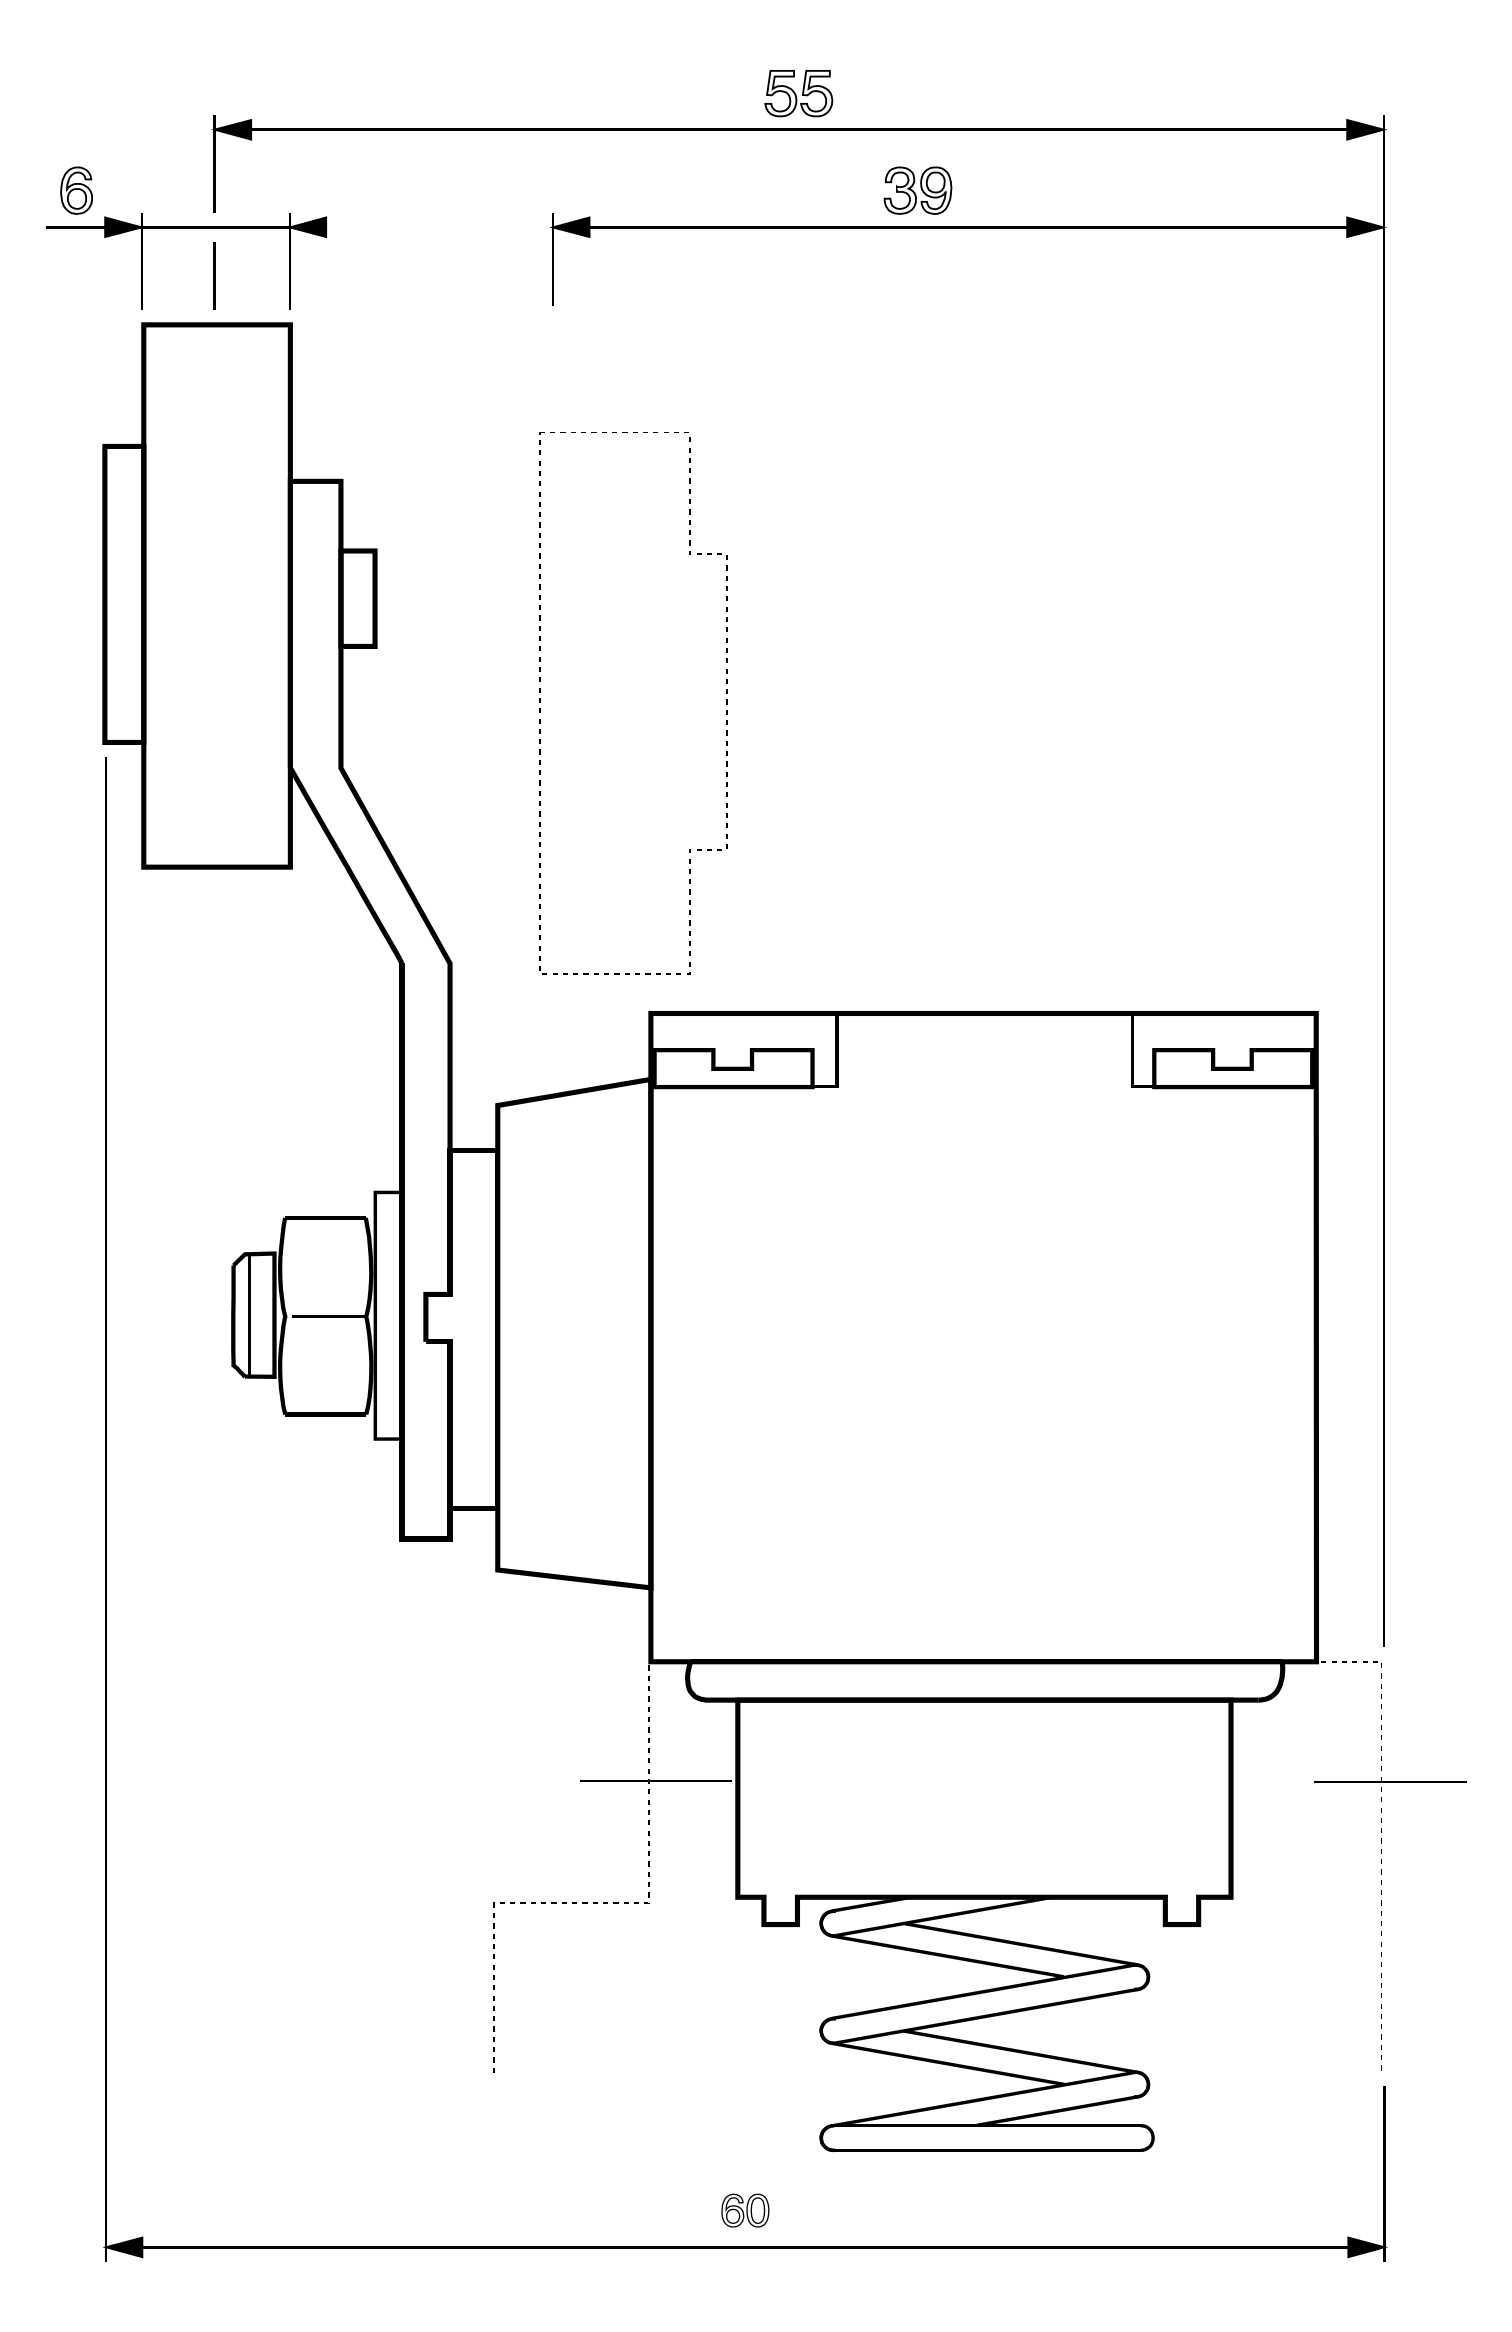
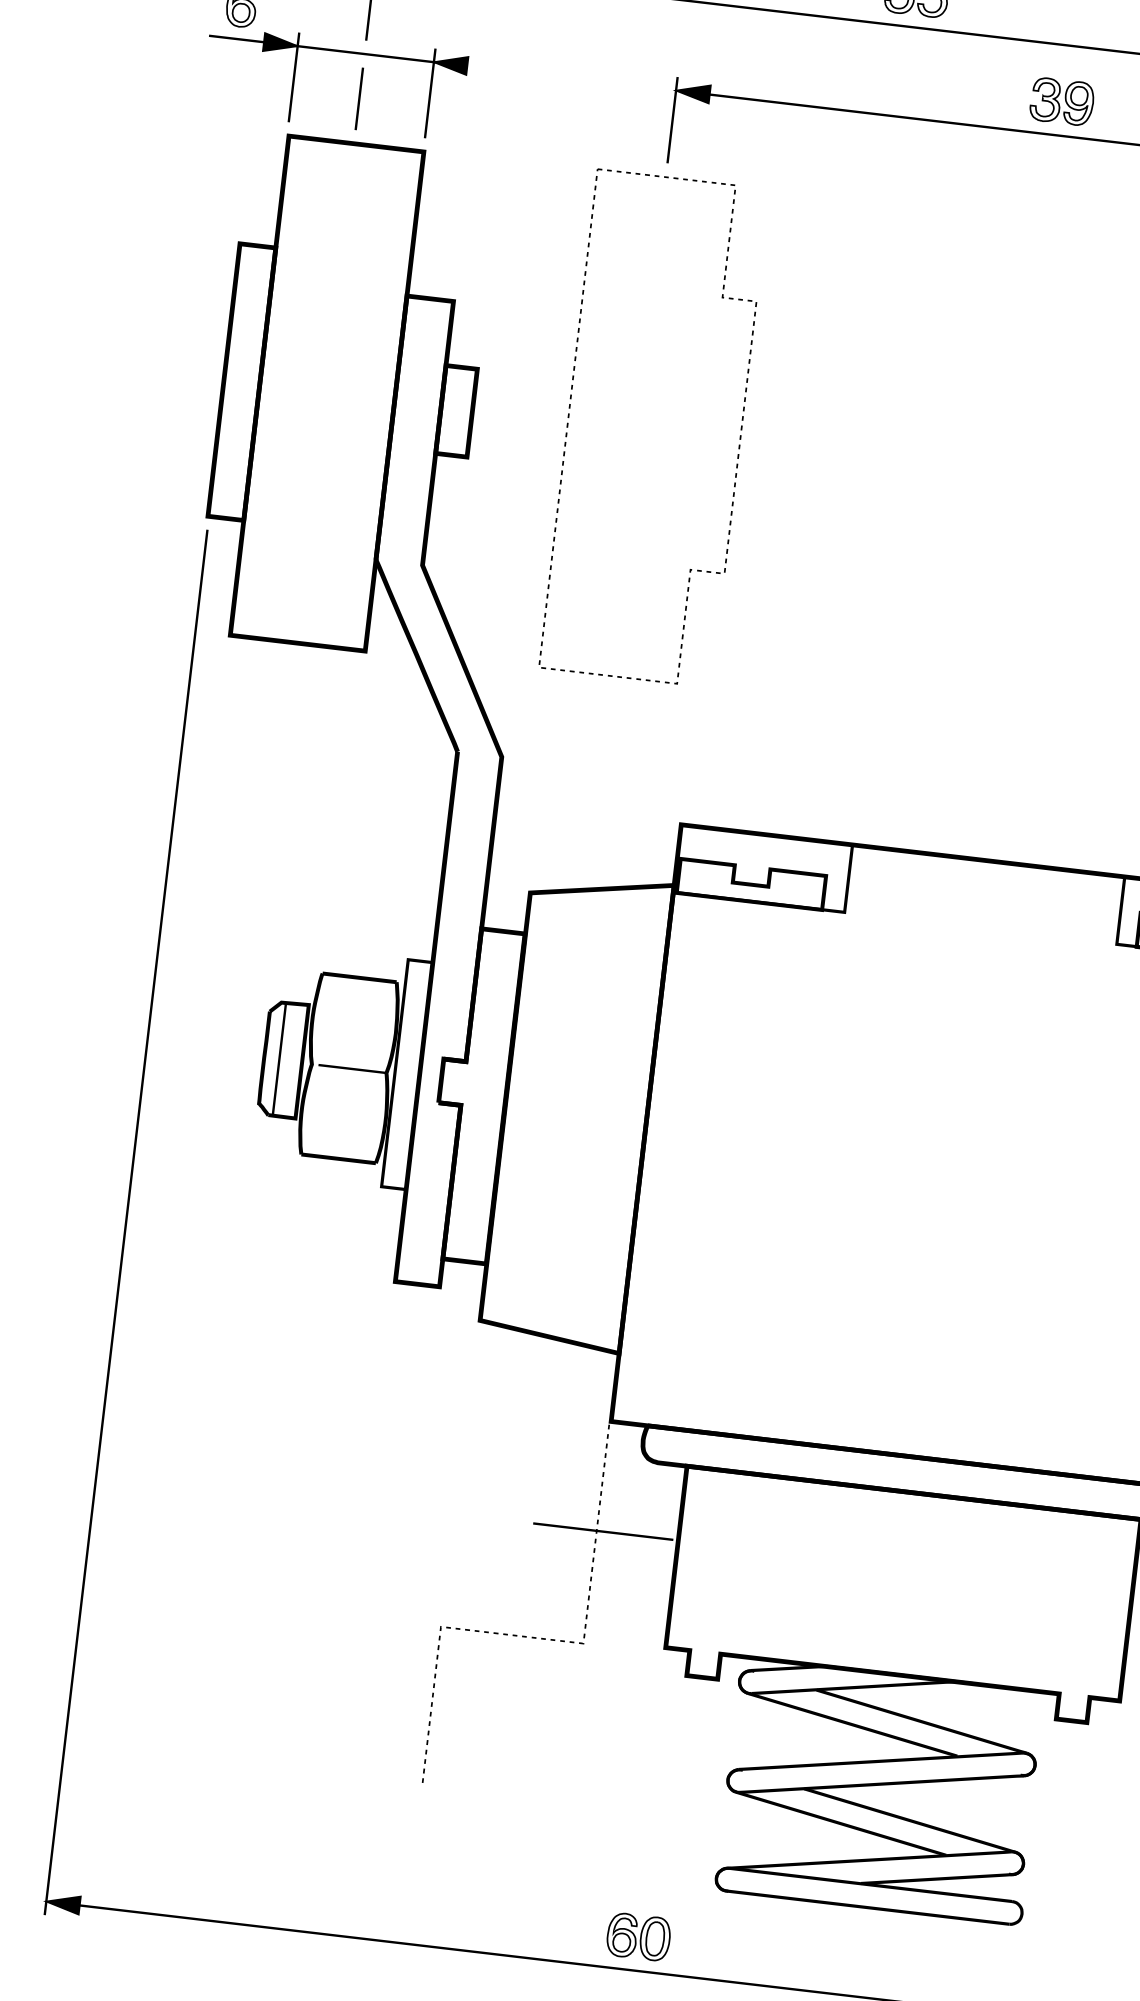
part: (917, 190) -> (1061, 101), moved
part: (726, 703) -> (740, 438), moved
part: (745, 2210) -> (638, 1936), size x1.43

